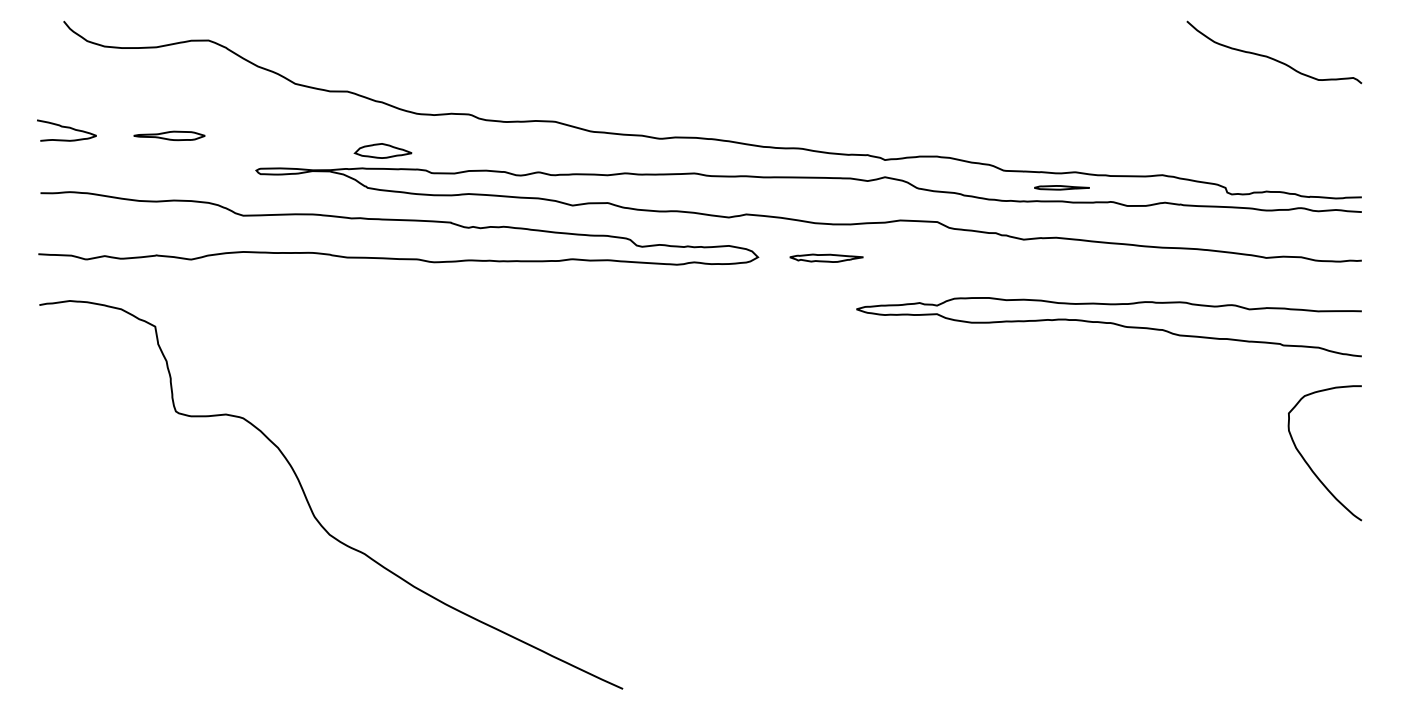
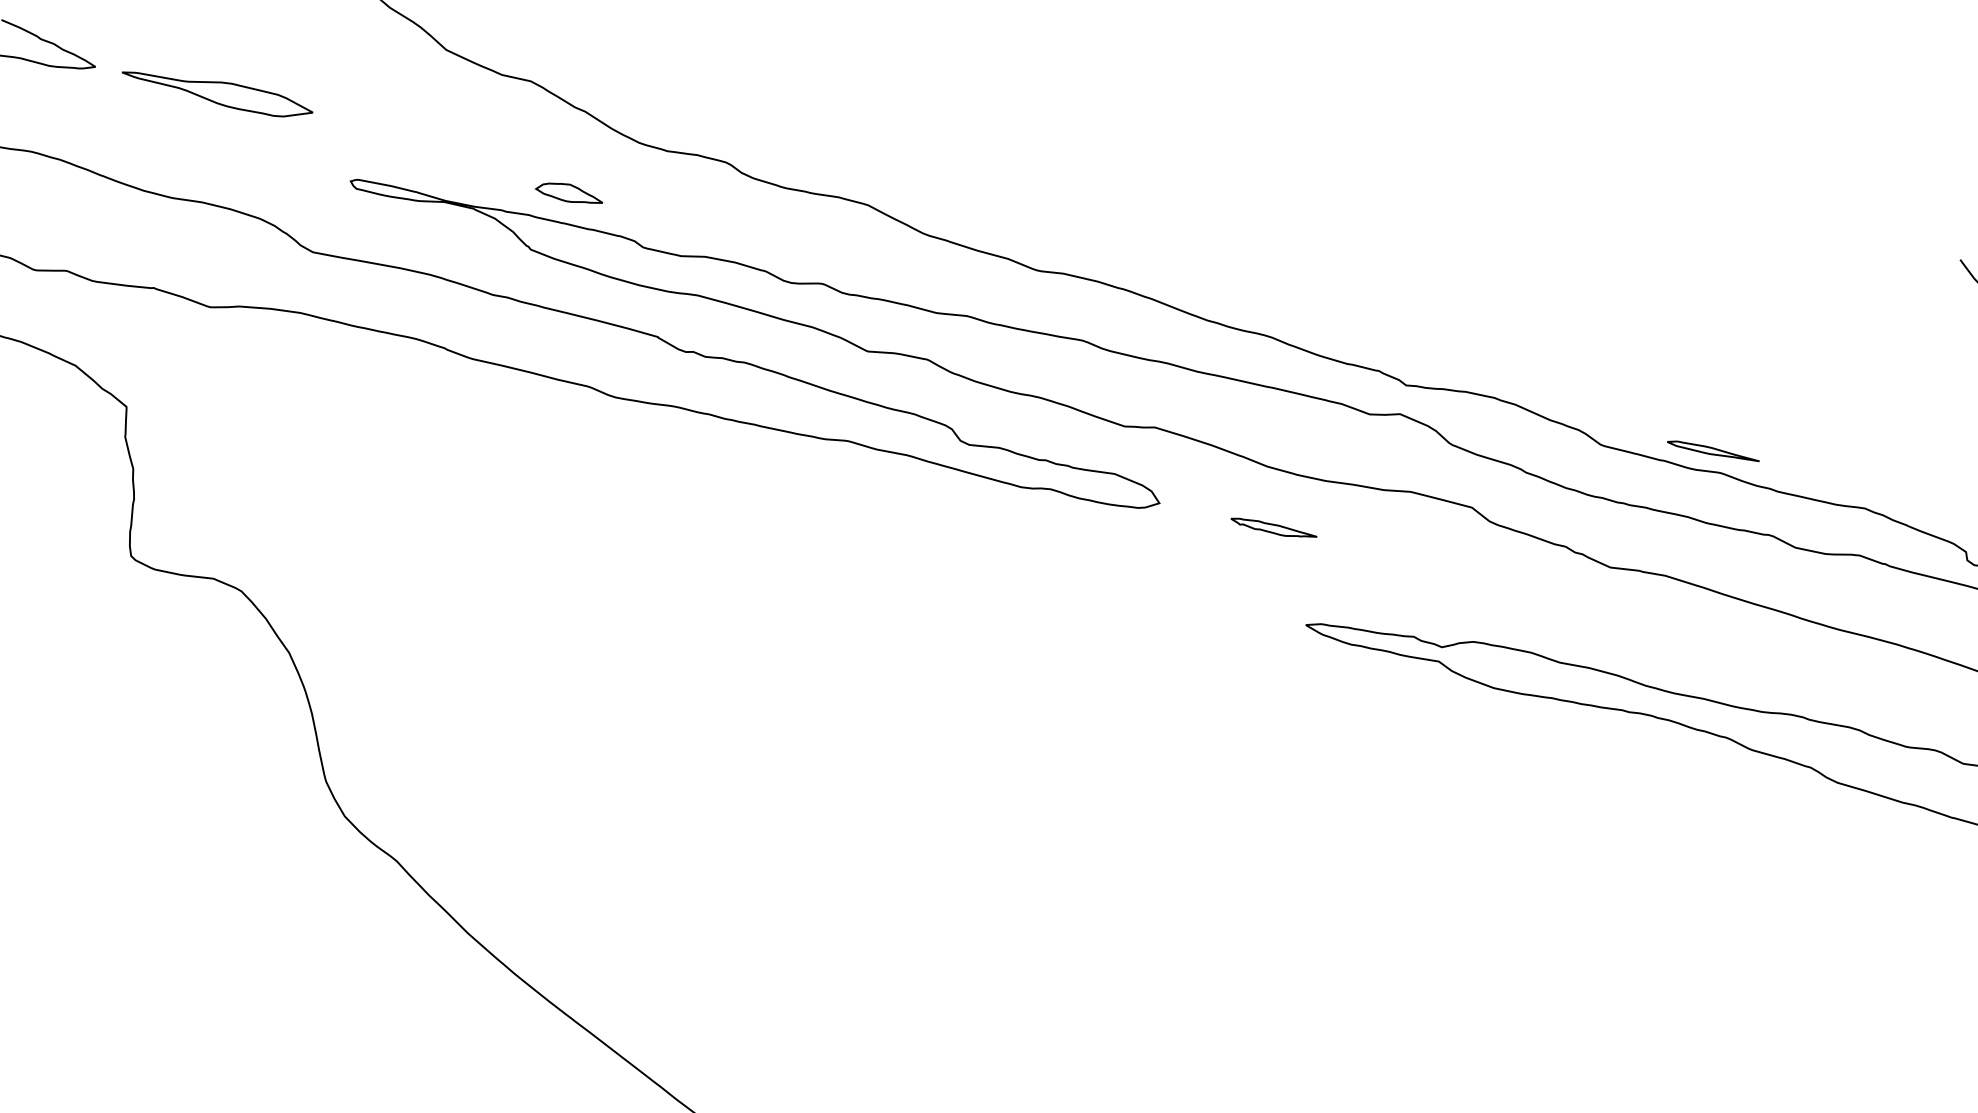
part: (169, 135) -> (217, 92), size x1.6
part: (382, 150) -> (568, 192), size x0.7
part: (1061, 187) -> (1712, 450), moved
part: (826, 257) -> (1273, 527), size x0.7

